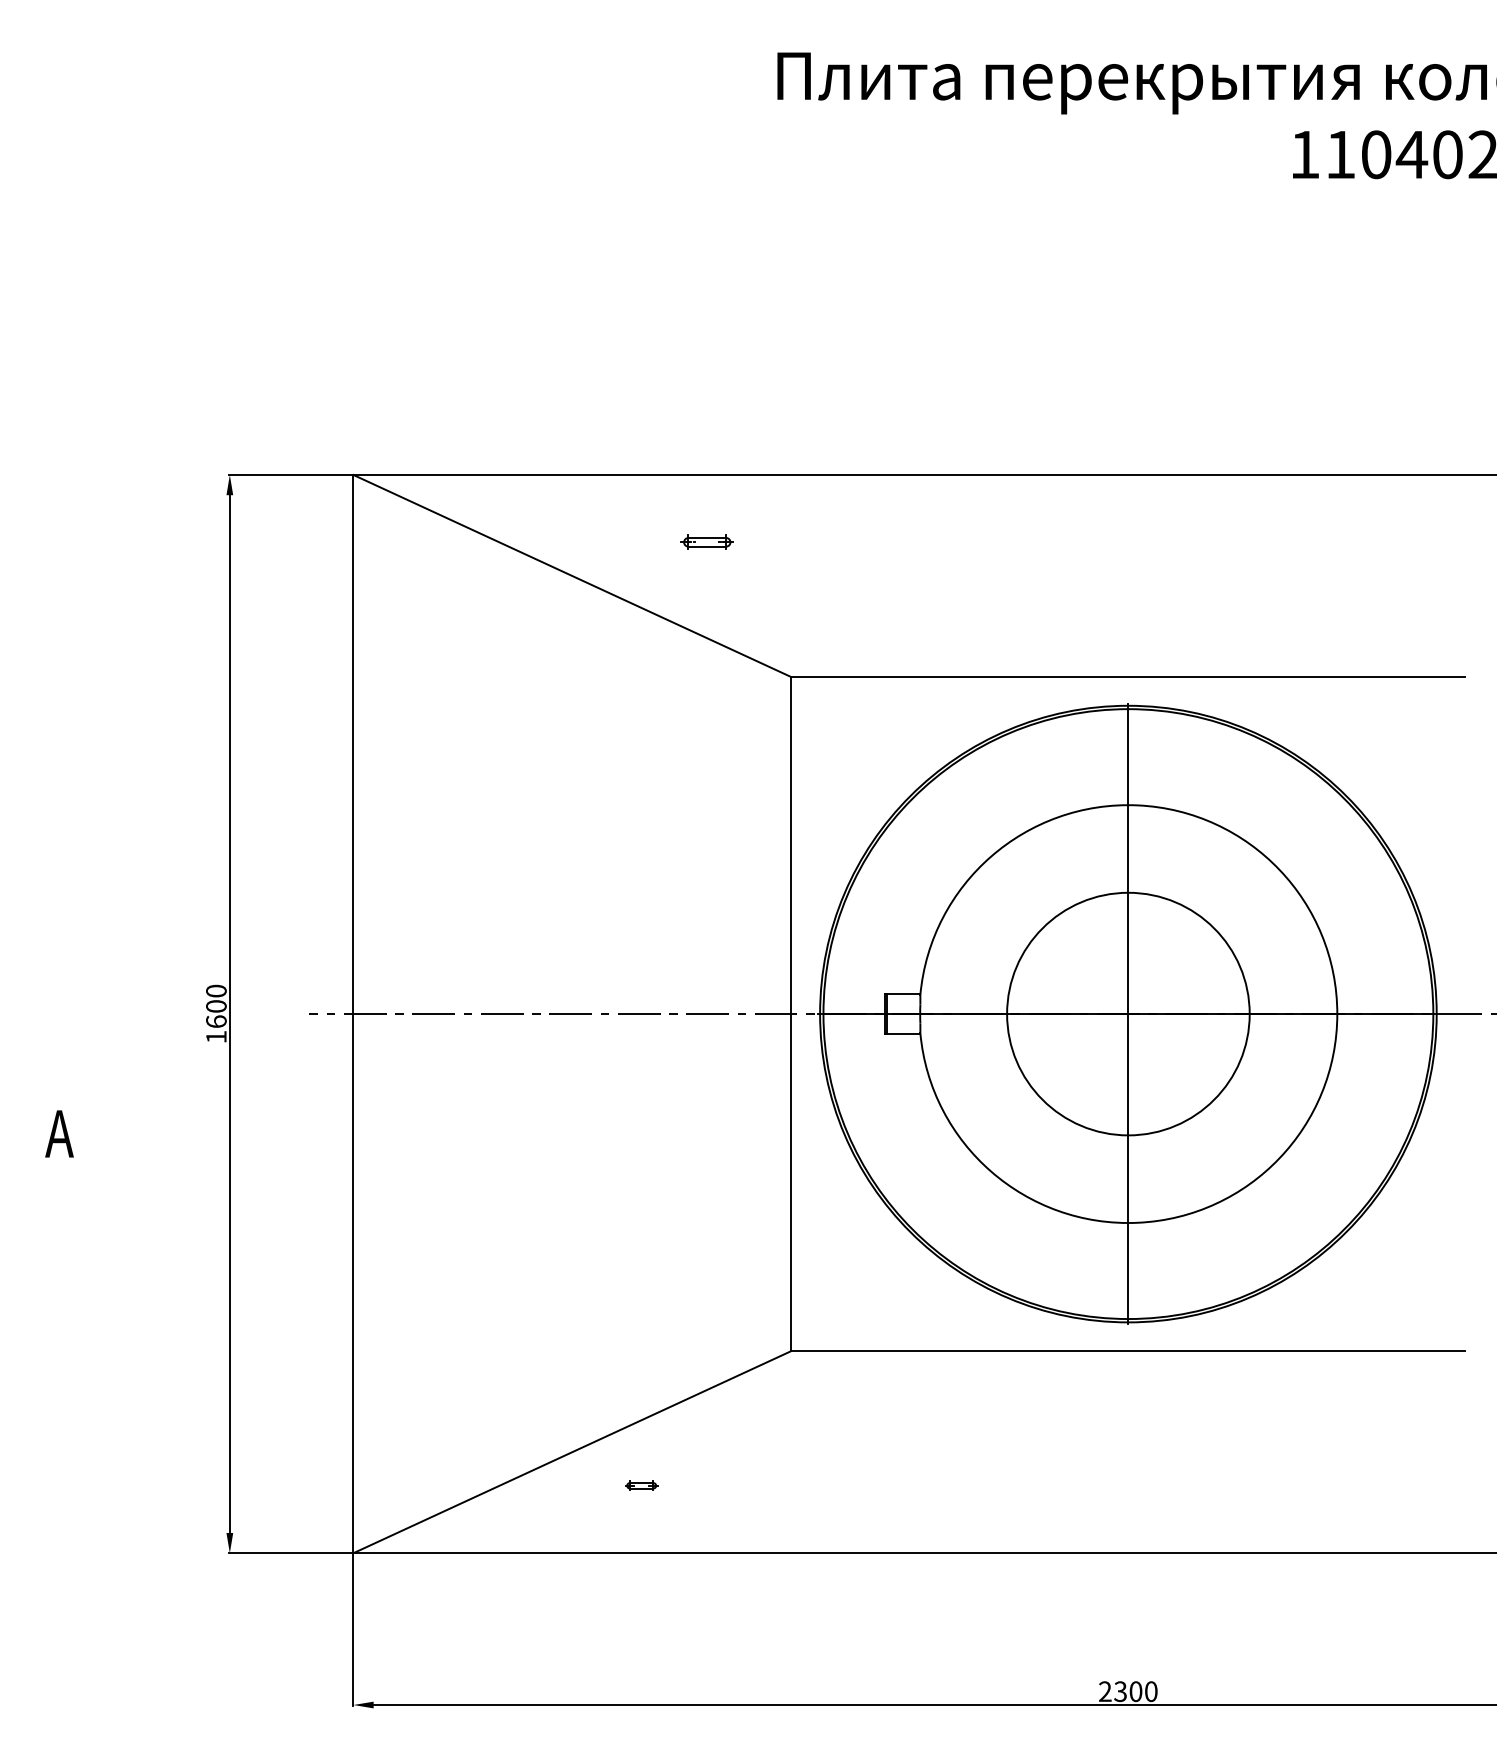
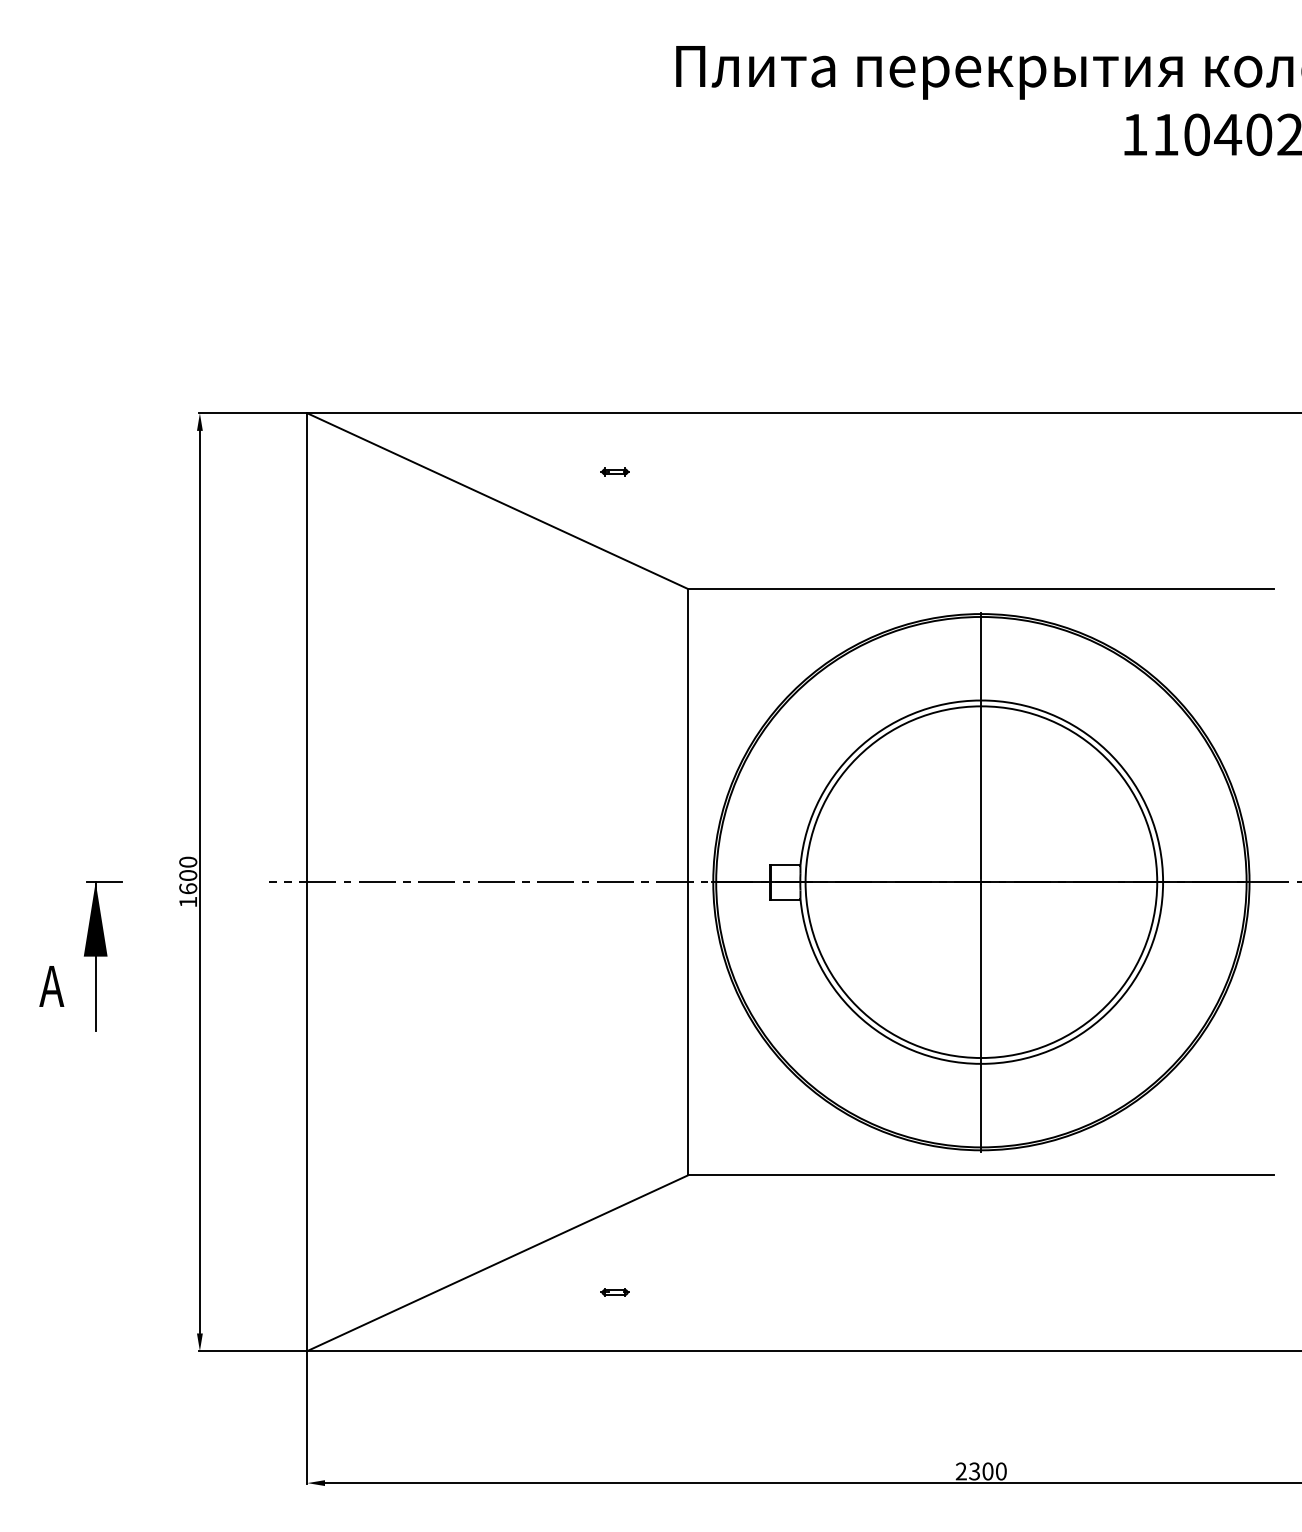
part: (706, 541) -> (614, 471), size x0.62
circle: (1128, 1014) -> (981, 882), size x1.67
part: (118, 1099) -> (103, 956), added
part: (640, 1485) -> (614, 1292), moved

